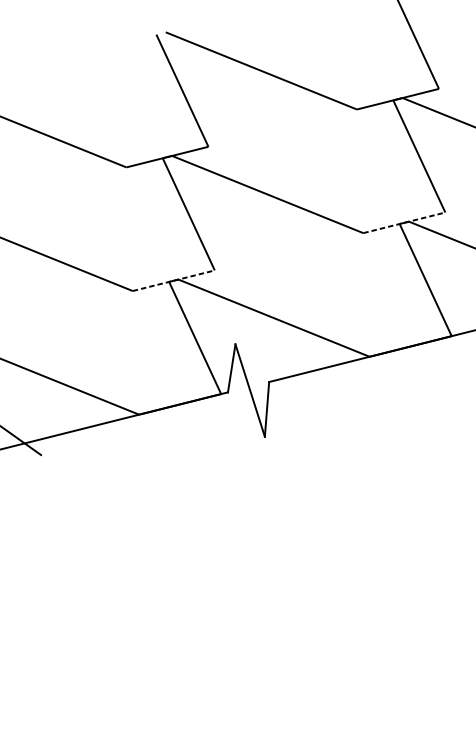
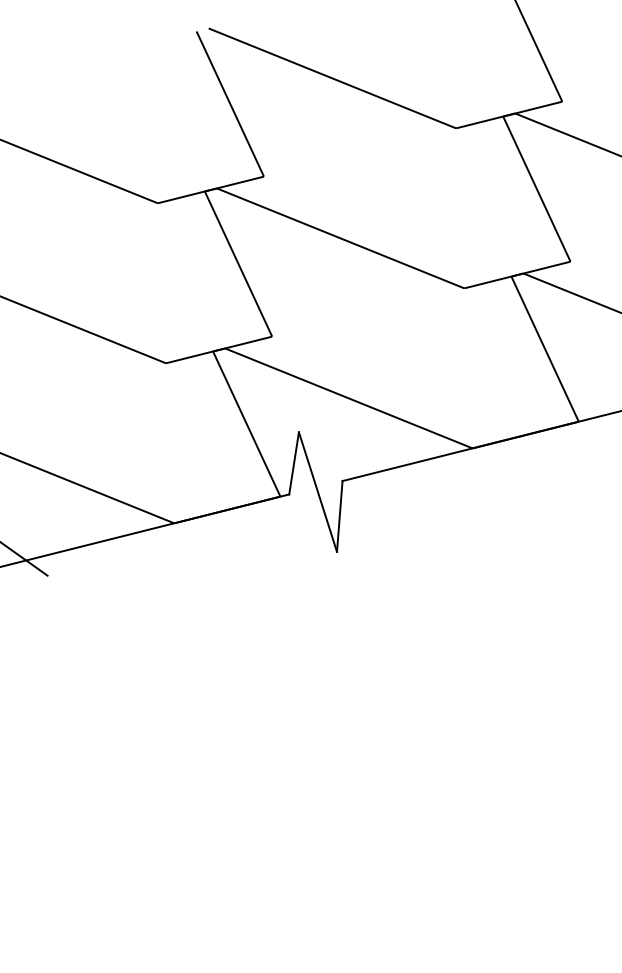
line: (404, 223) -> (517, 275), dashed -> solid
line: (174, 280) -> (219, 349), dashed -> solid

